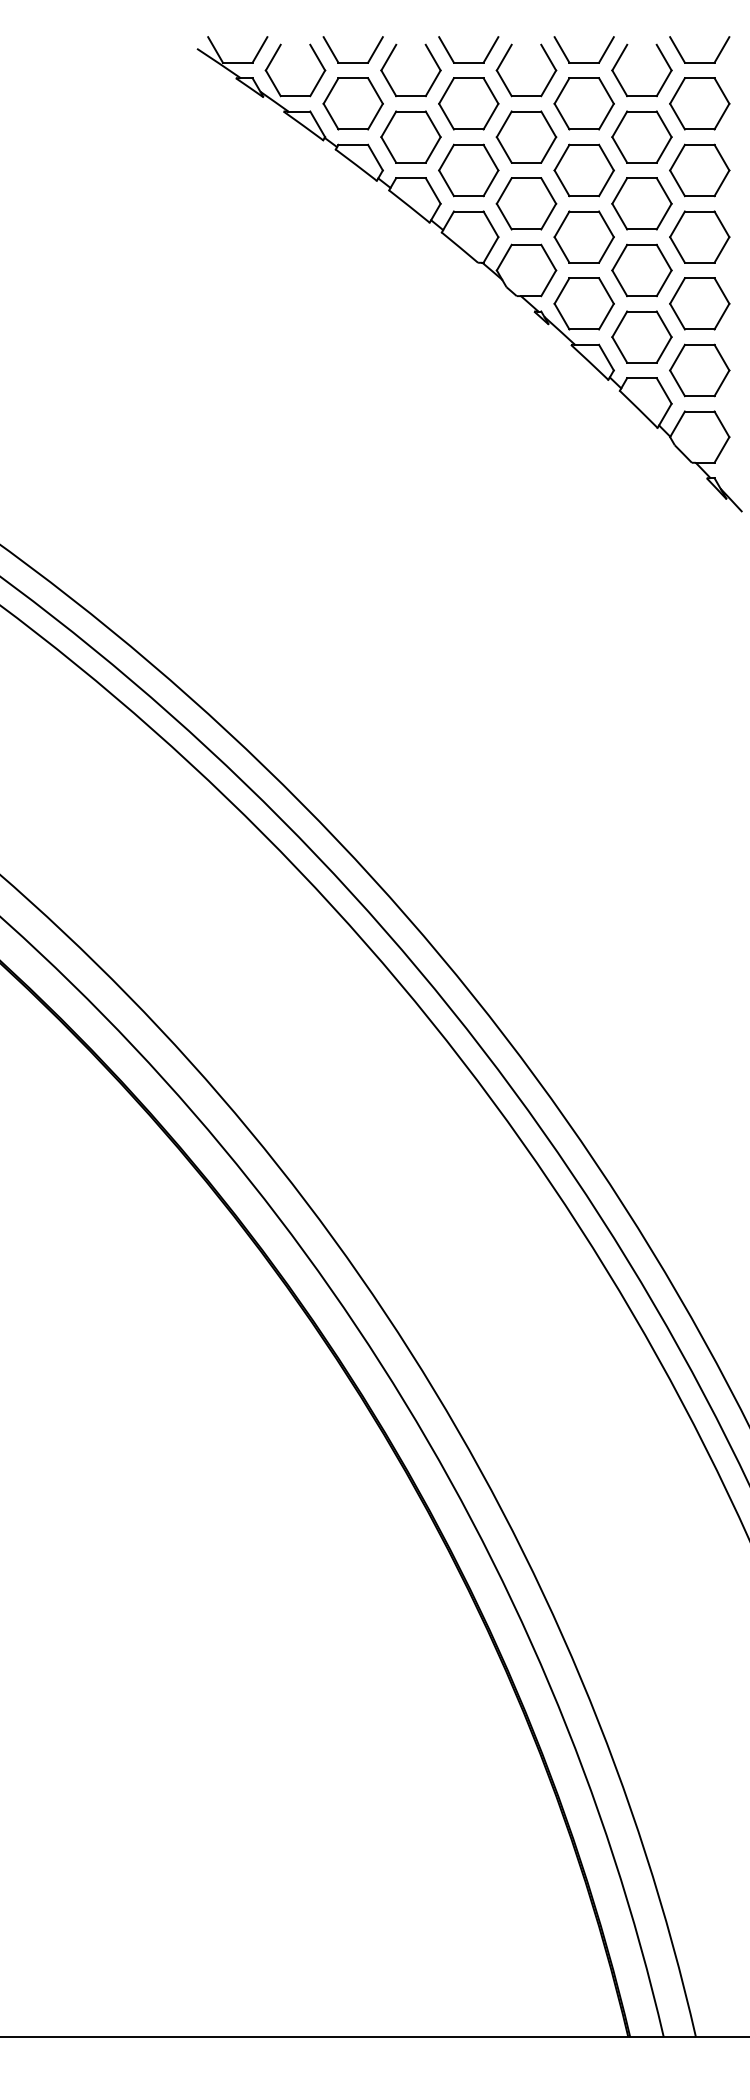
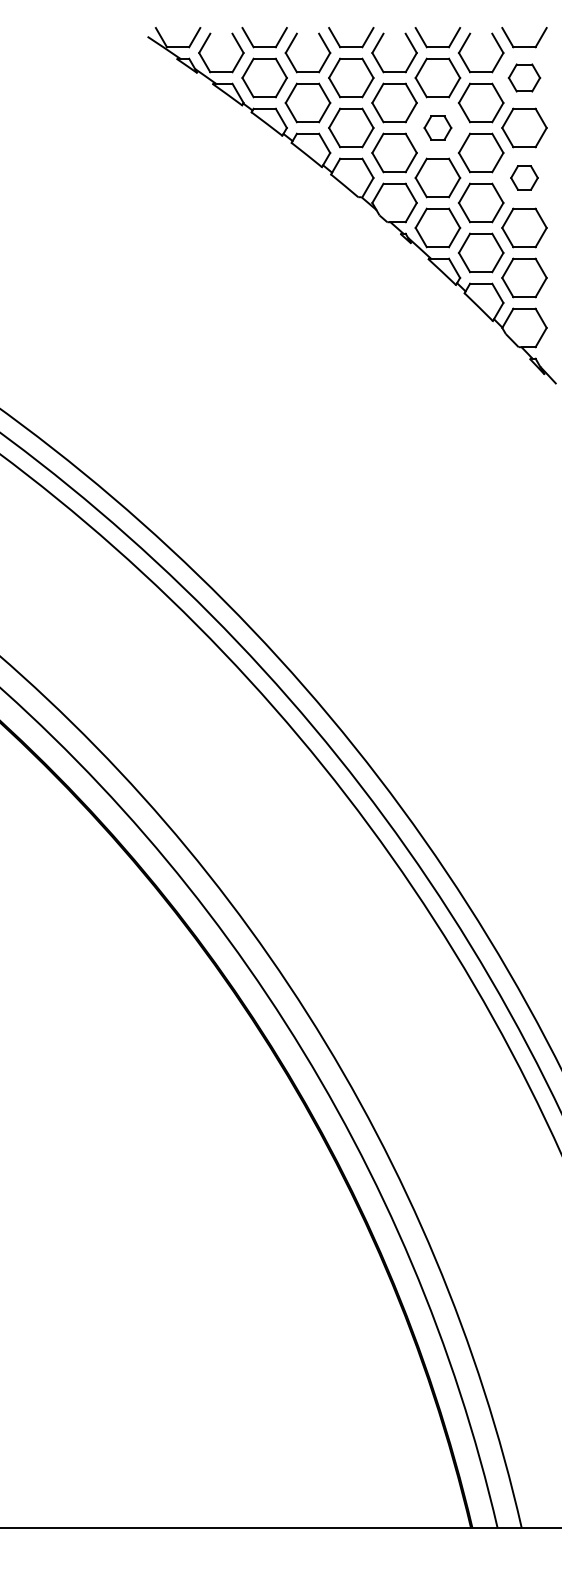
part: (699, 103) -> (524, 77), size x0.7
part: (583, 169) -> (437, 127), size x0.6
part: (699, 236) -> (524, 177), size x0.6

